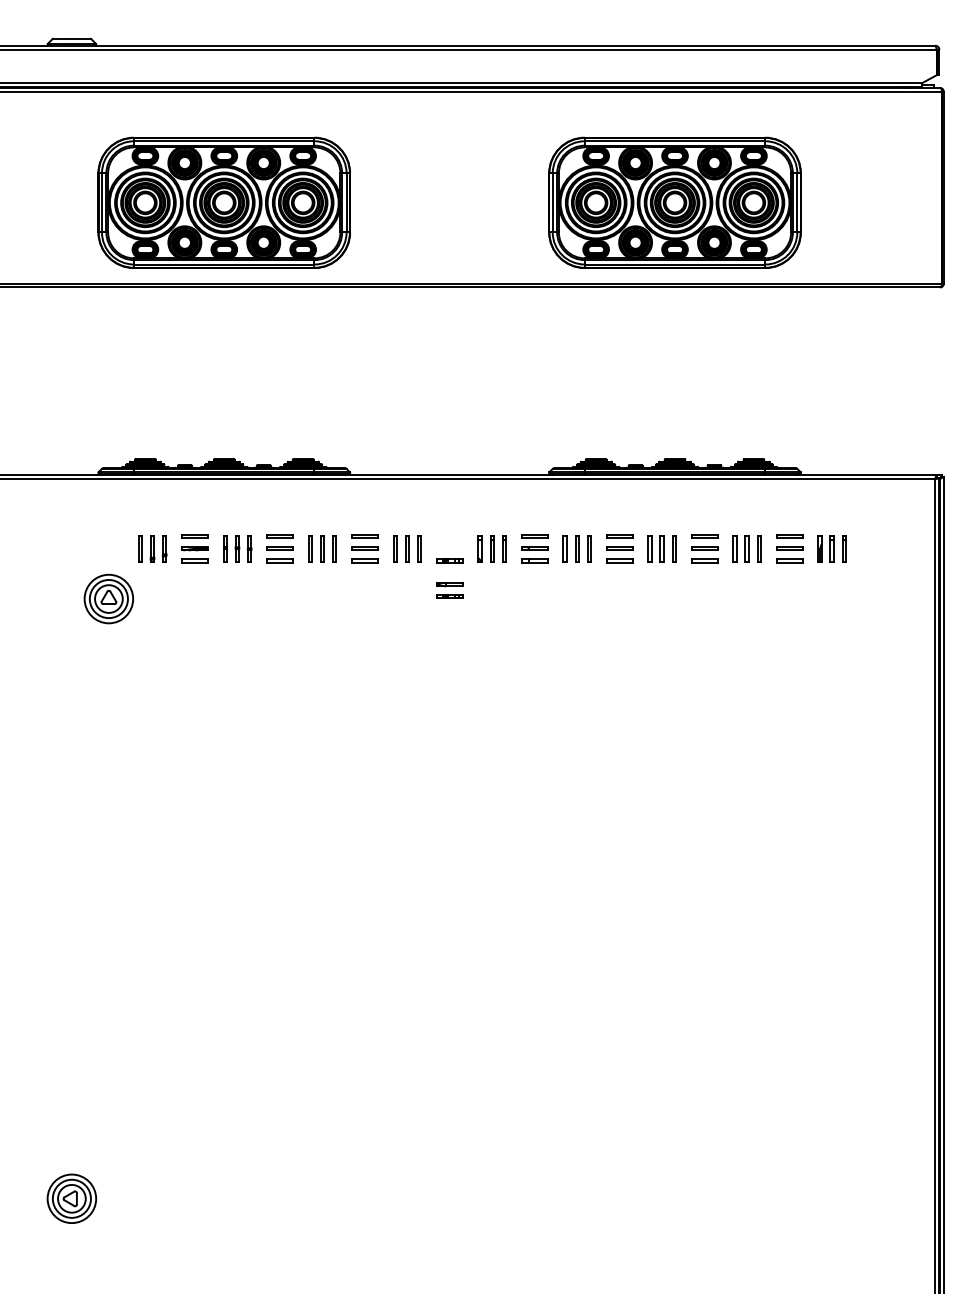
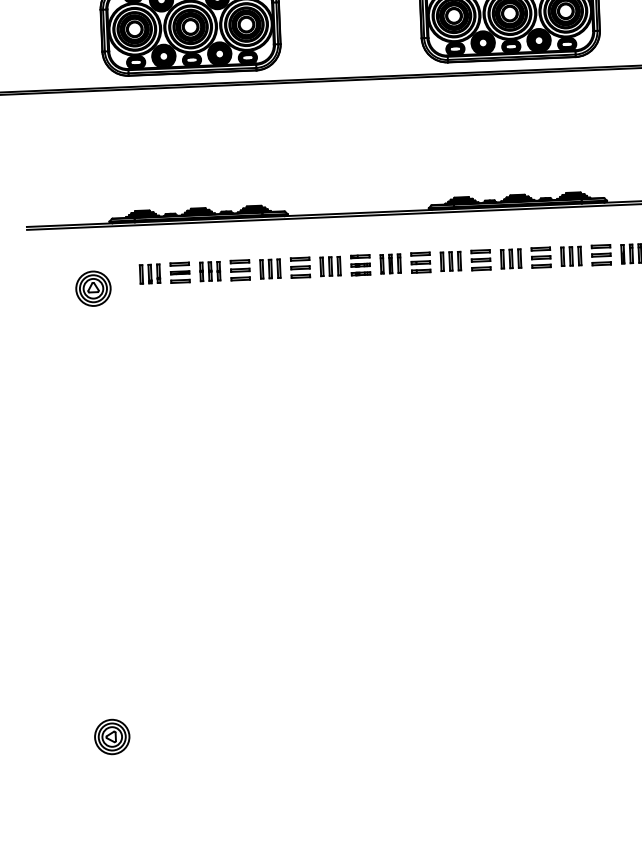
part: (449, 590) -> (360, 260), moved
part: (108, 598) -> (93, 288), moved

